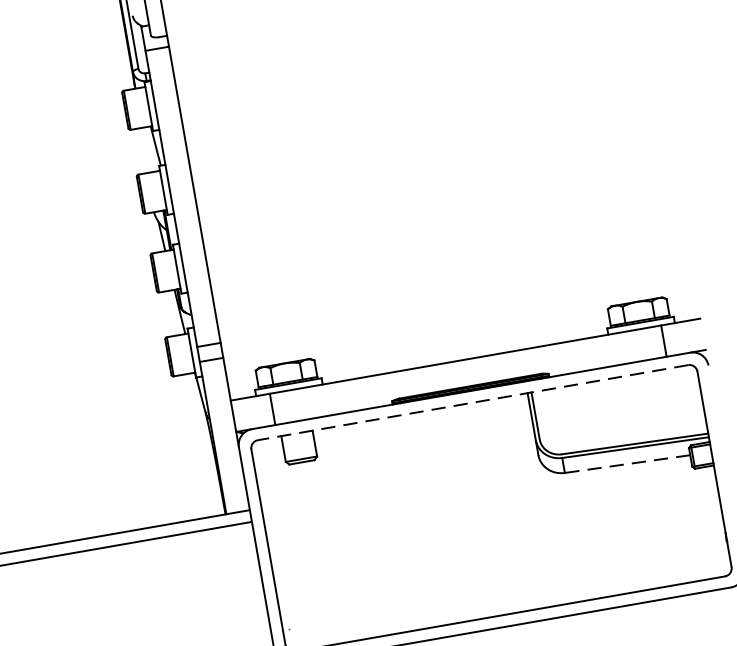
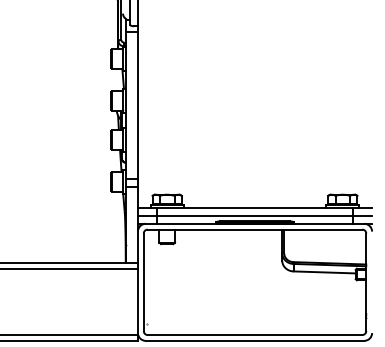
line: (467, 374) -> (254, 215), added
line: (471, 402) -> (254, 229), dashed -> solid
line: (627, 464) -> (324, 272), dashed -> solid

